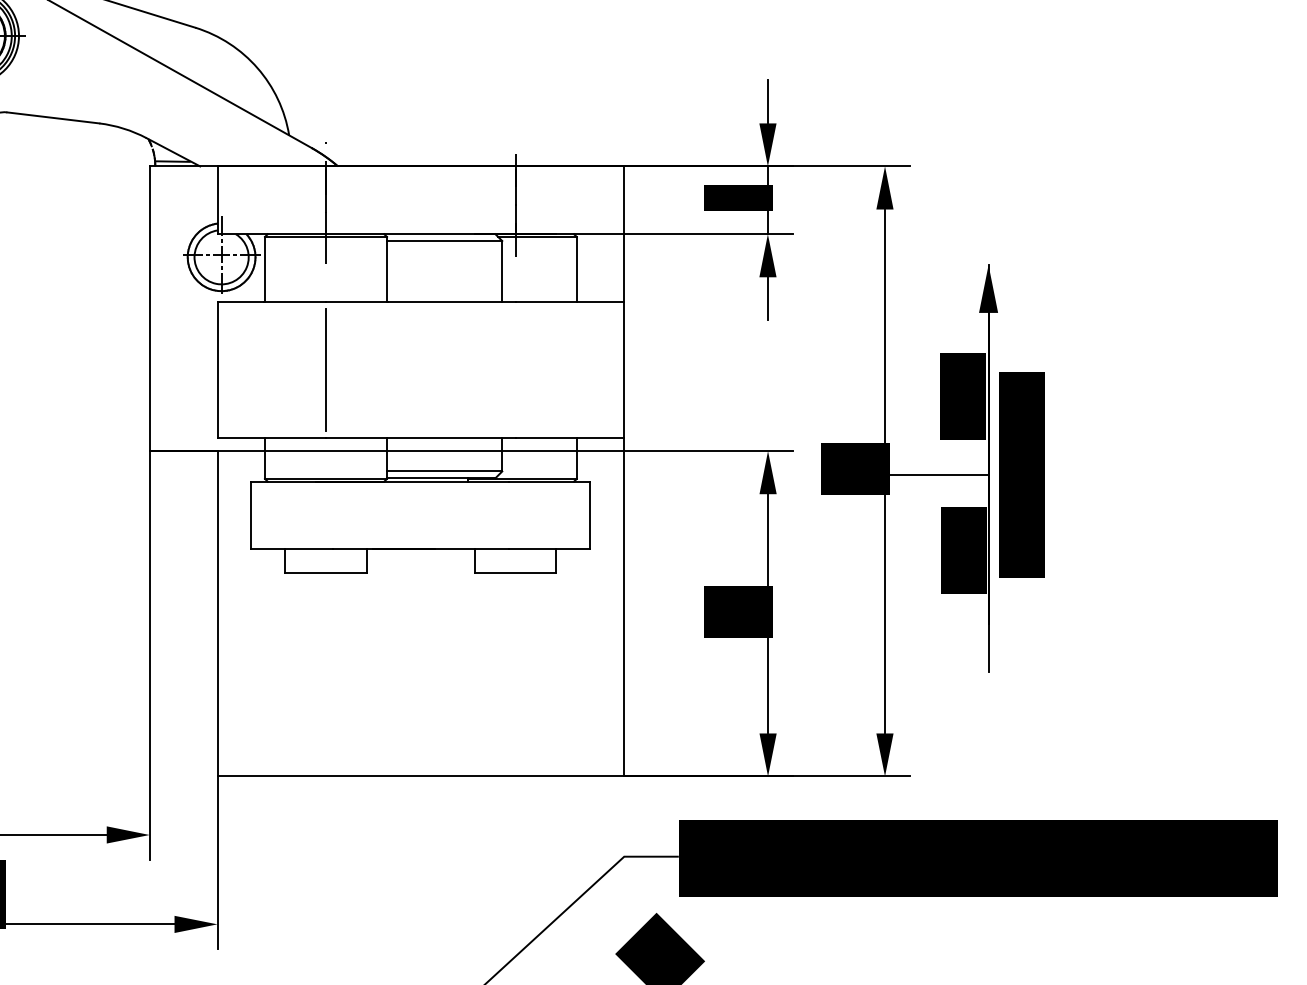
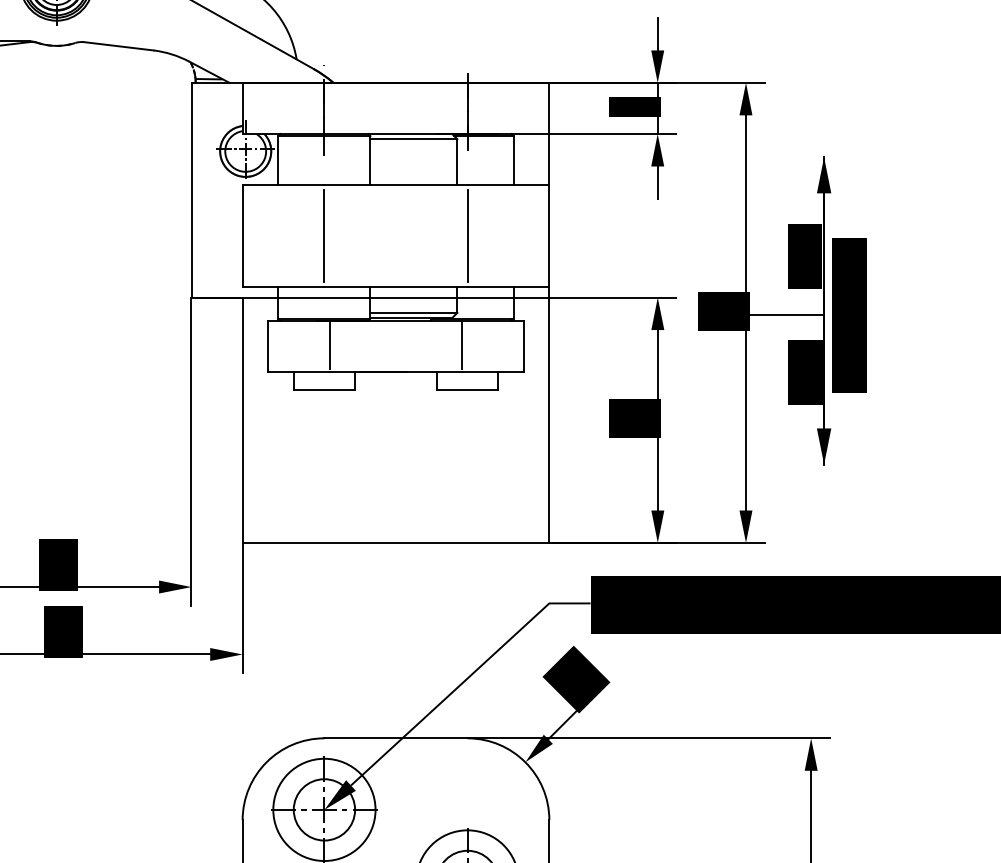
line: (515, 370) -> (467, 236), added
line: (332, 515) -> (329, 346), added
line: (509, 515) -> (462, 346), added
fill: (987, 648) -> (823, 446), added

